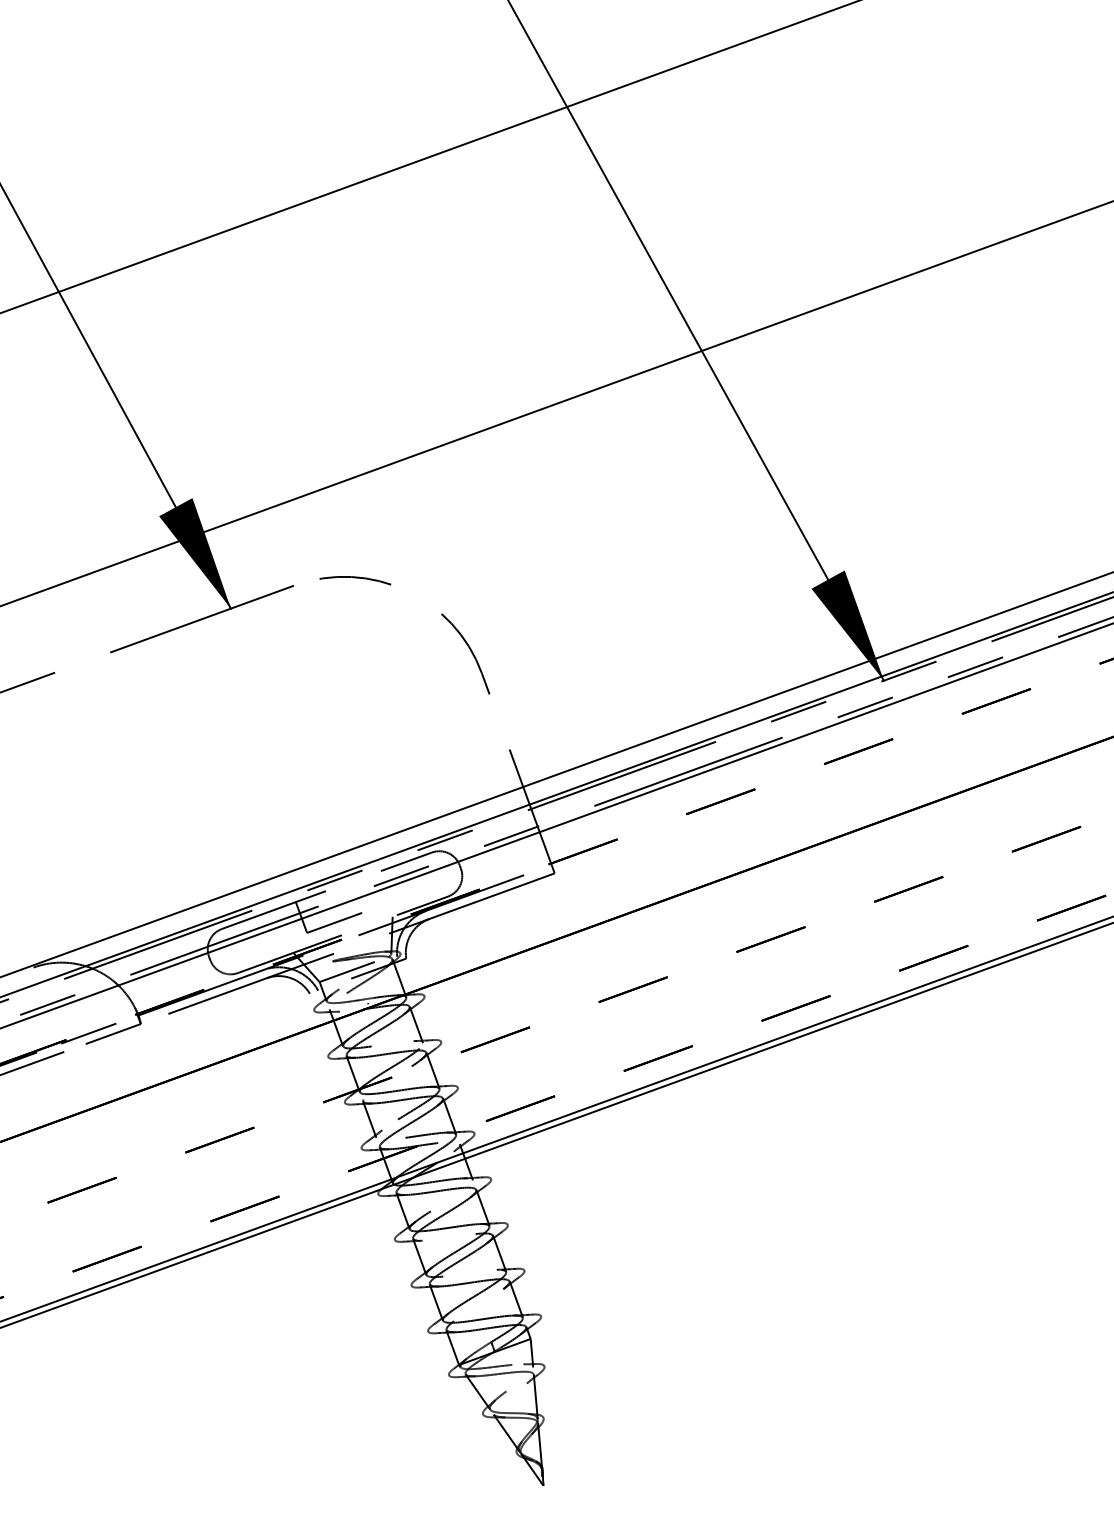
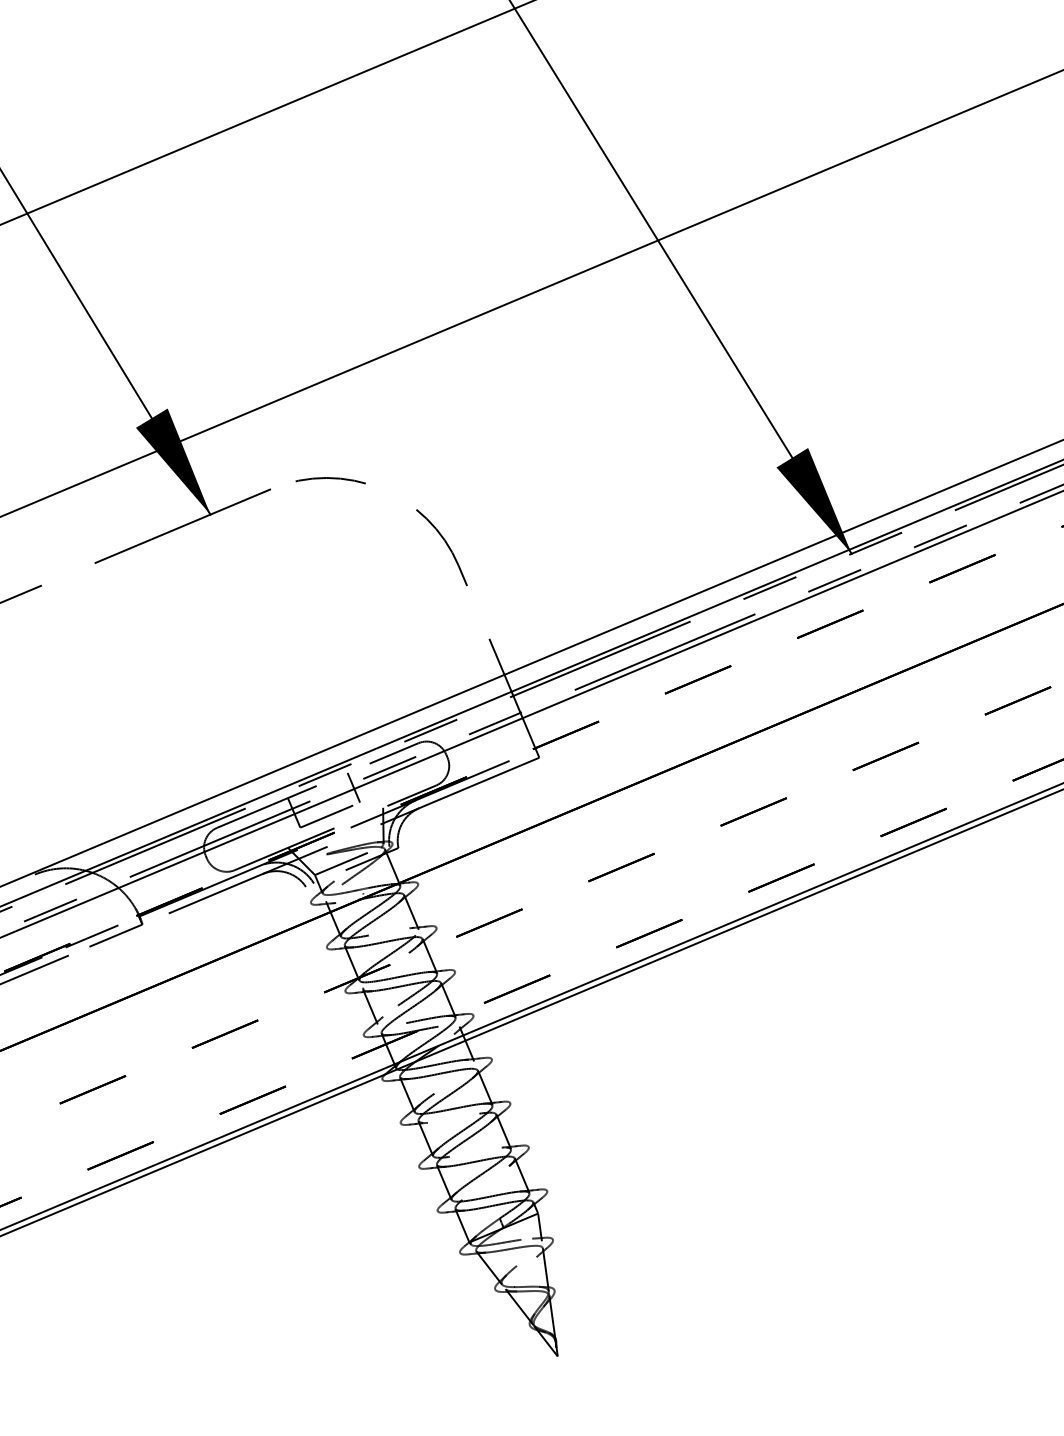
line: (363, 894) -> (353, 787), added

